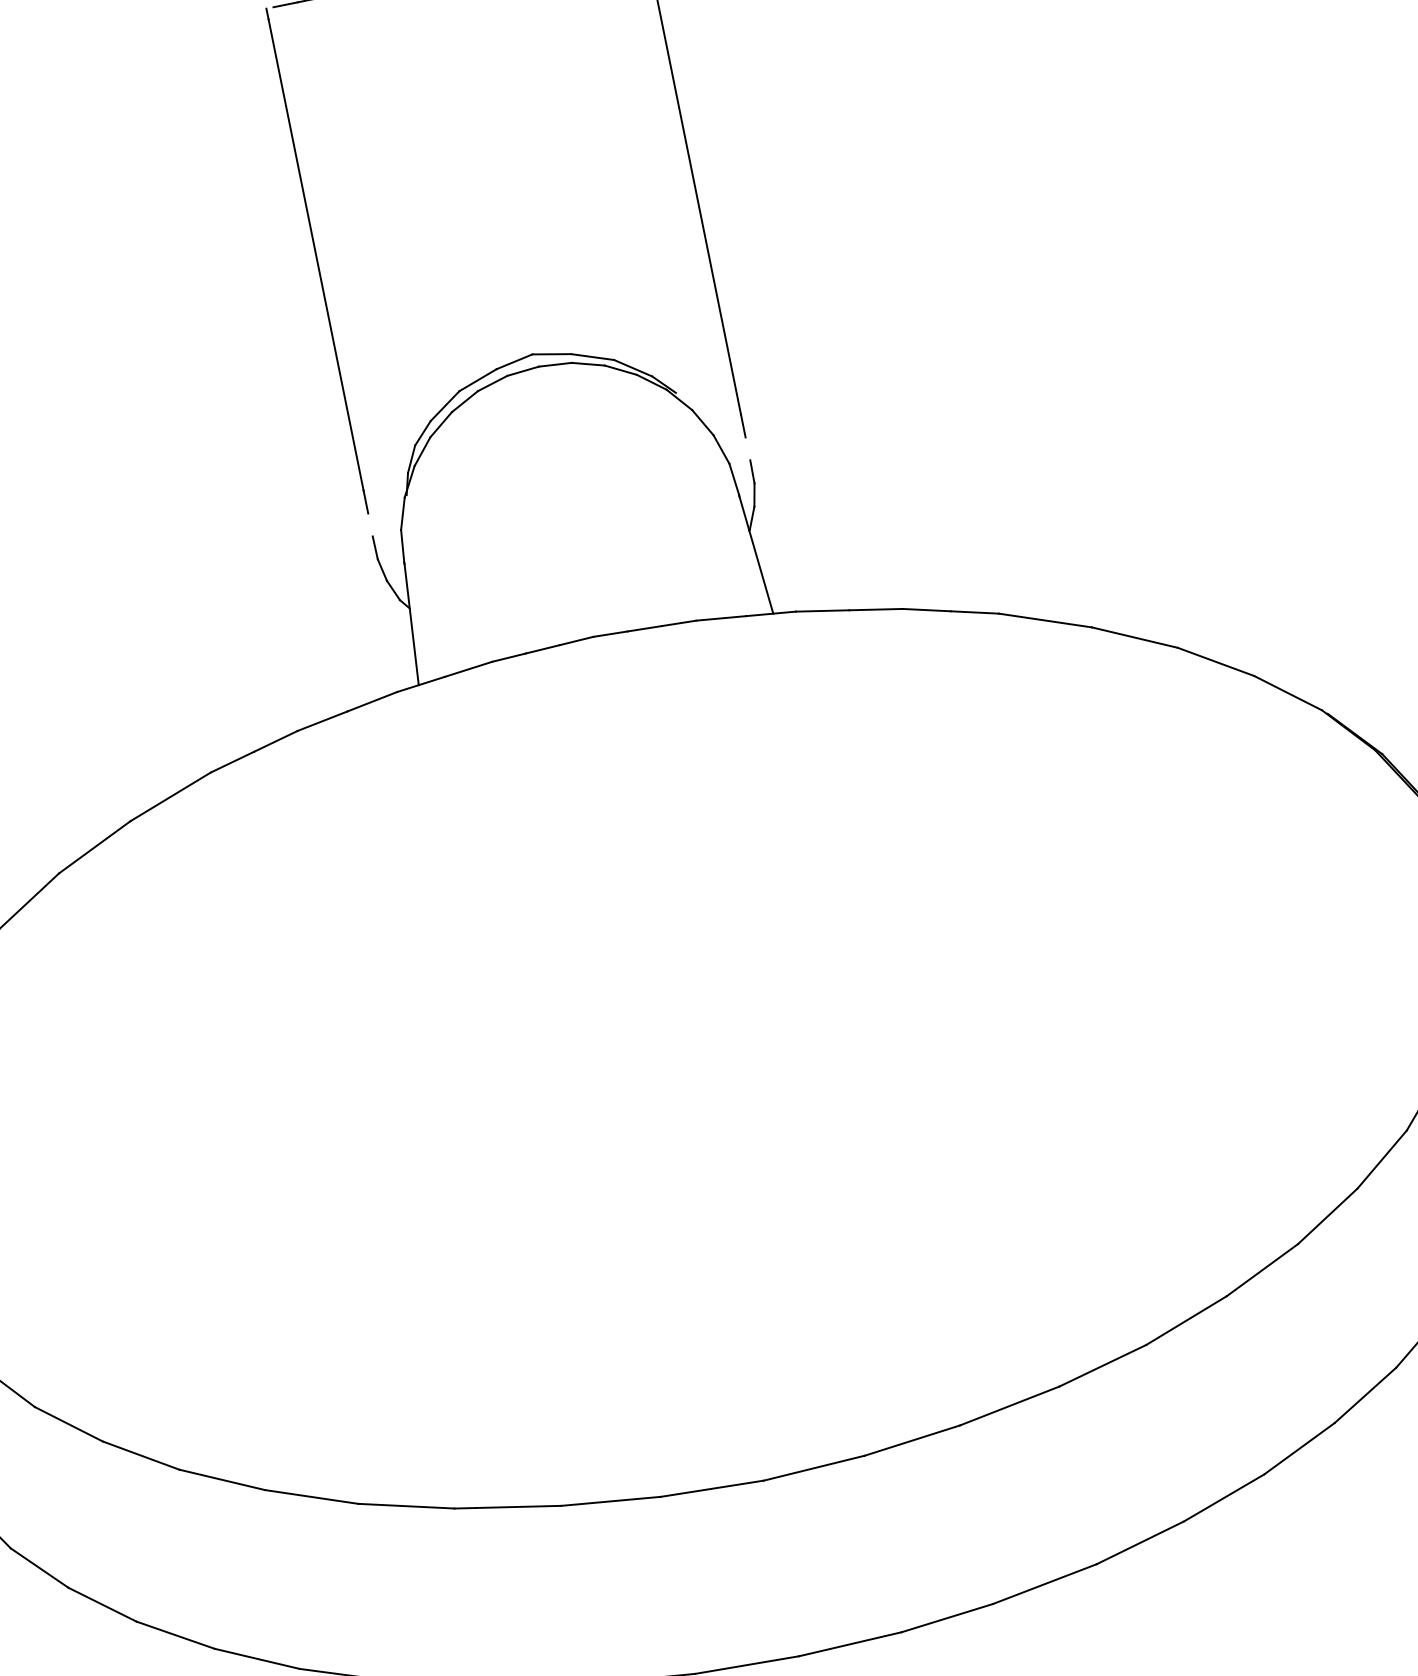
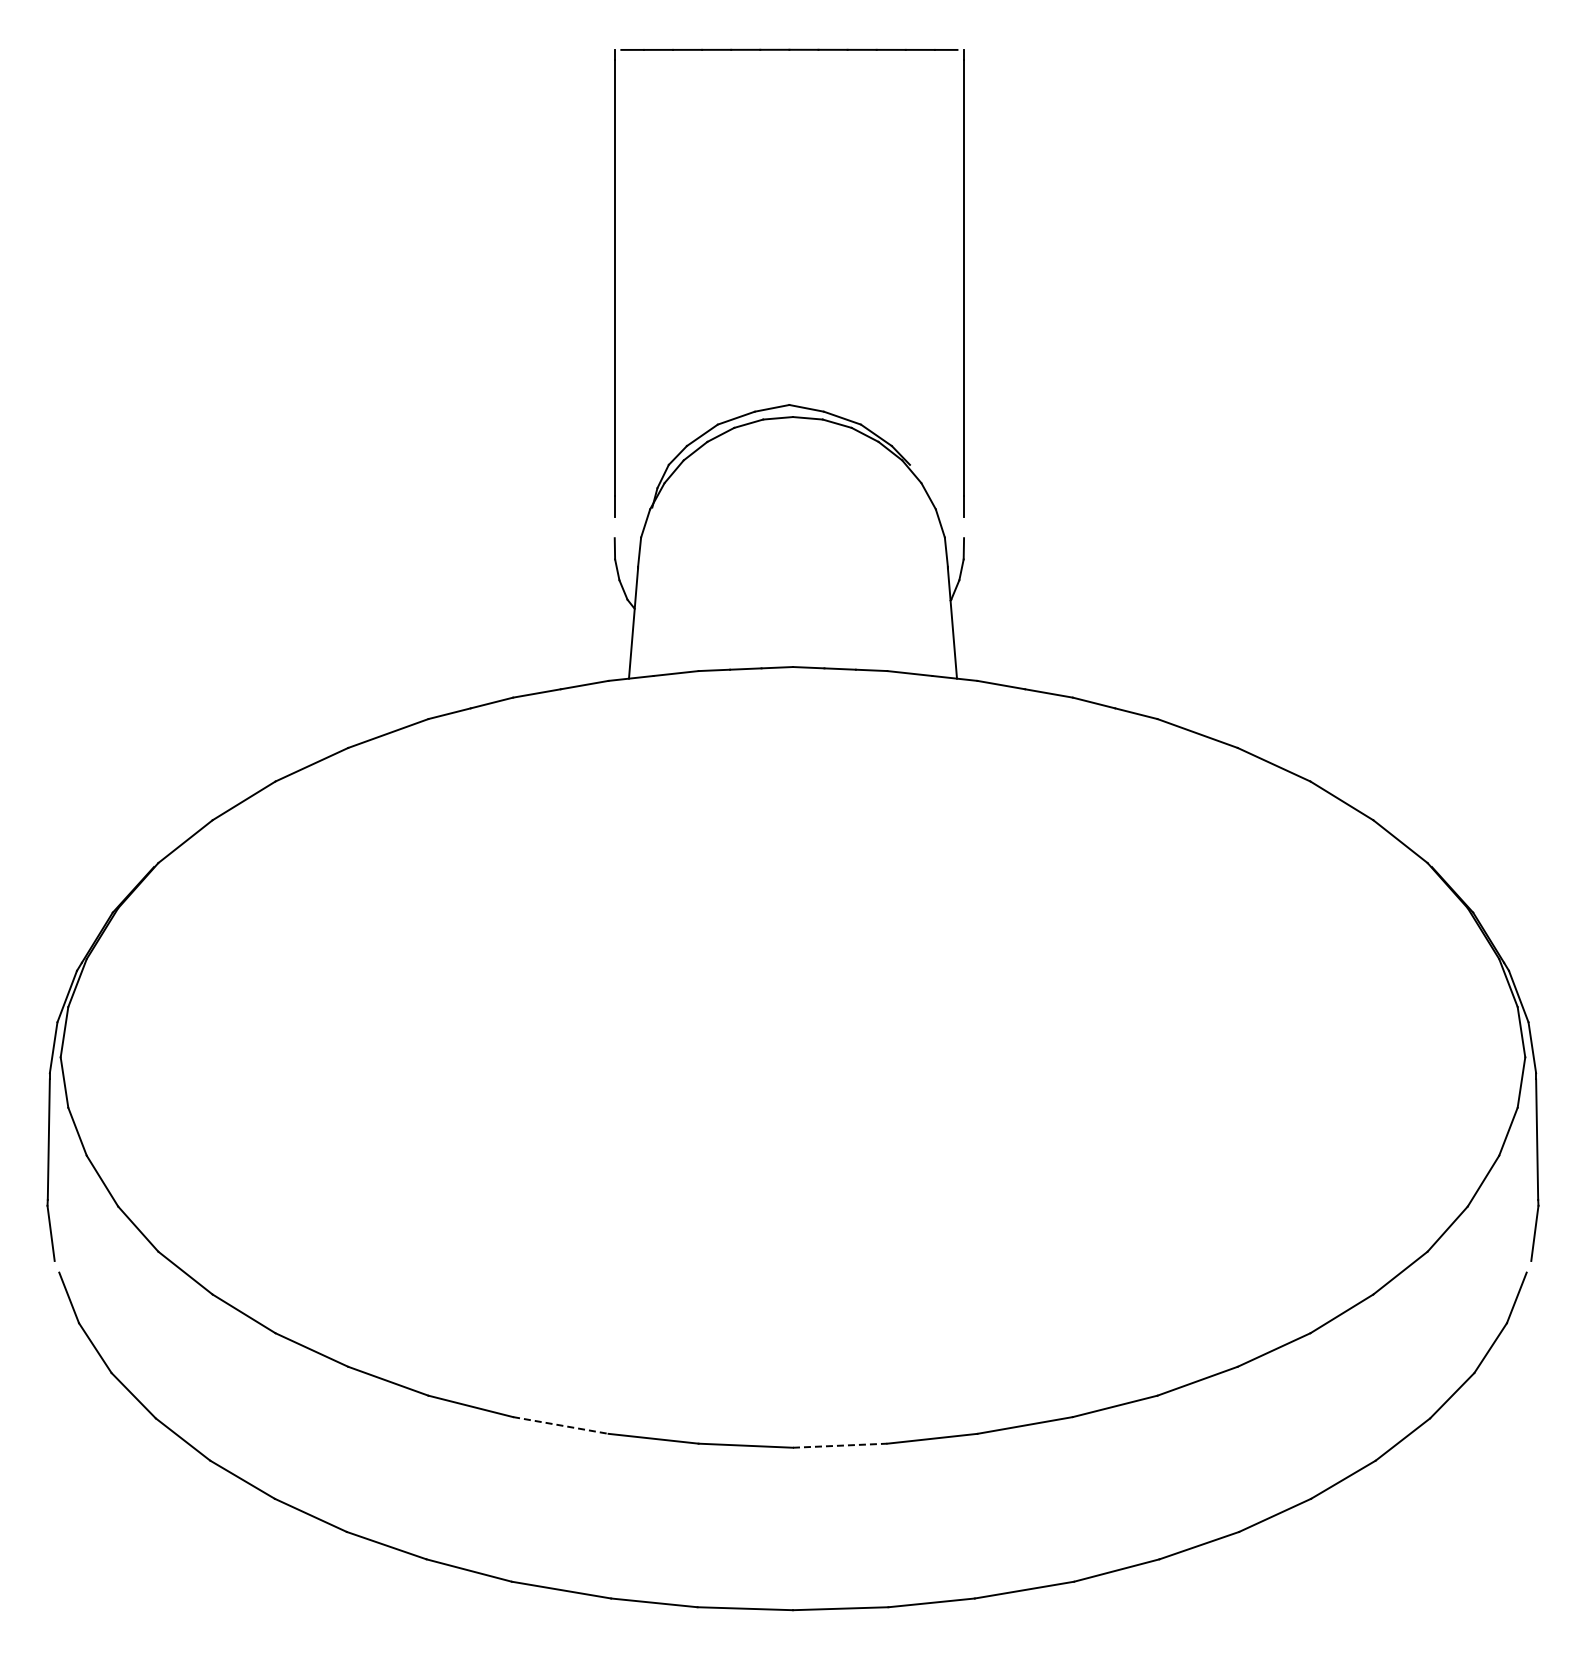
line: (814, 1467) -> (840, 1445), solid -> dashed
line: (508, 1507) -> (561, 1425), solid -> dashed

